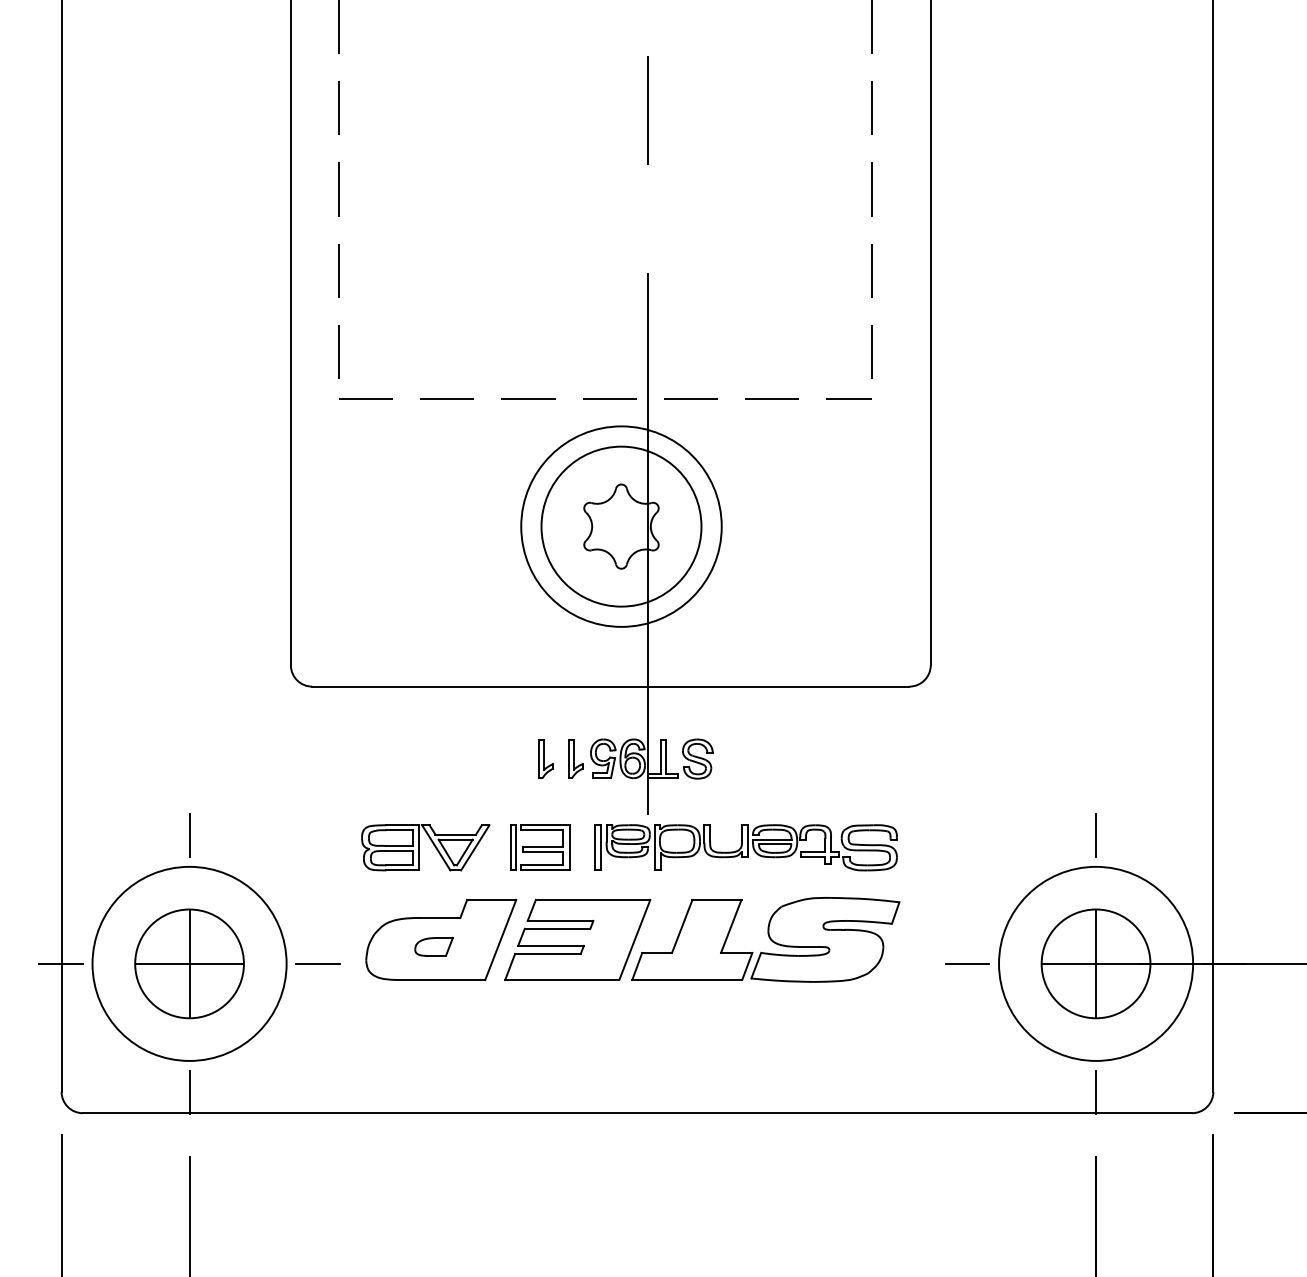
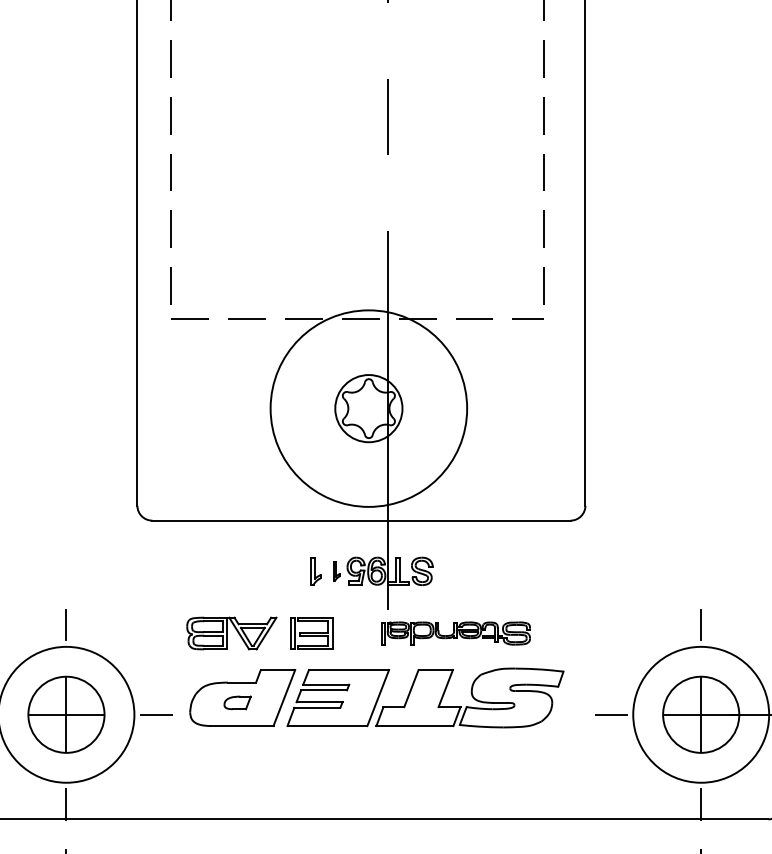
circle: (621, 526) -> (368, 408), size x0.6
circle: (621, 526) -> (368, 408), size x1.4
part: (575, 758) -> (336, 570), size x0.7
part: (745, 847) -> (455, 633), size x0.7

